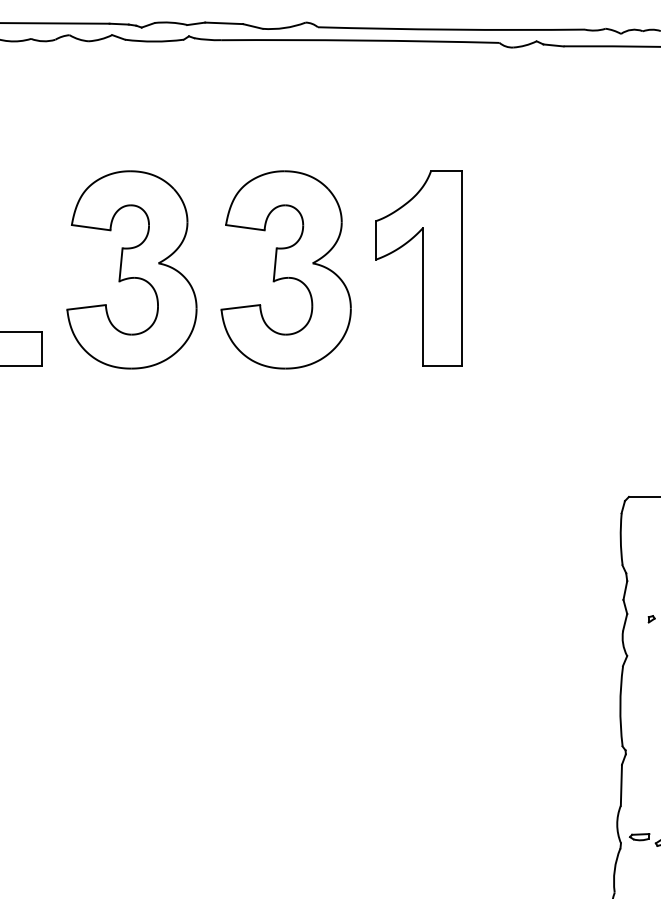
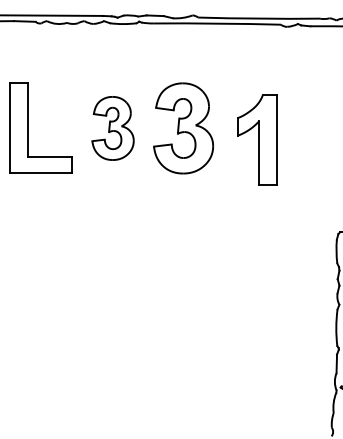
part: (419, 267) -> (257, 139), moved
part: (130, 270) -> (112, 128), size x0.7

